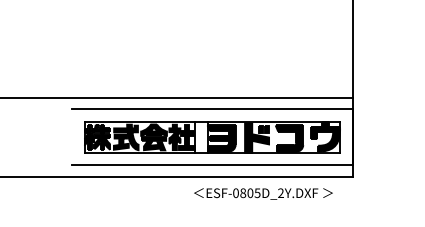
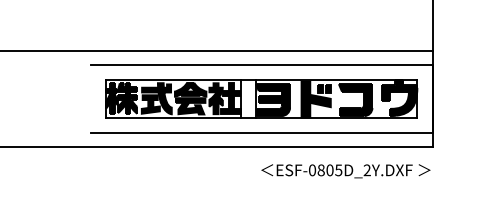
text: (263, 193) -> (345, 170), moved

